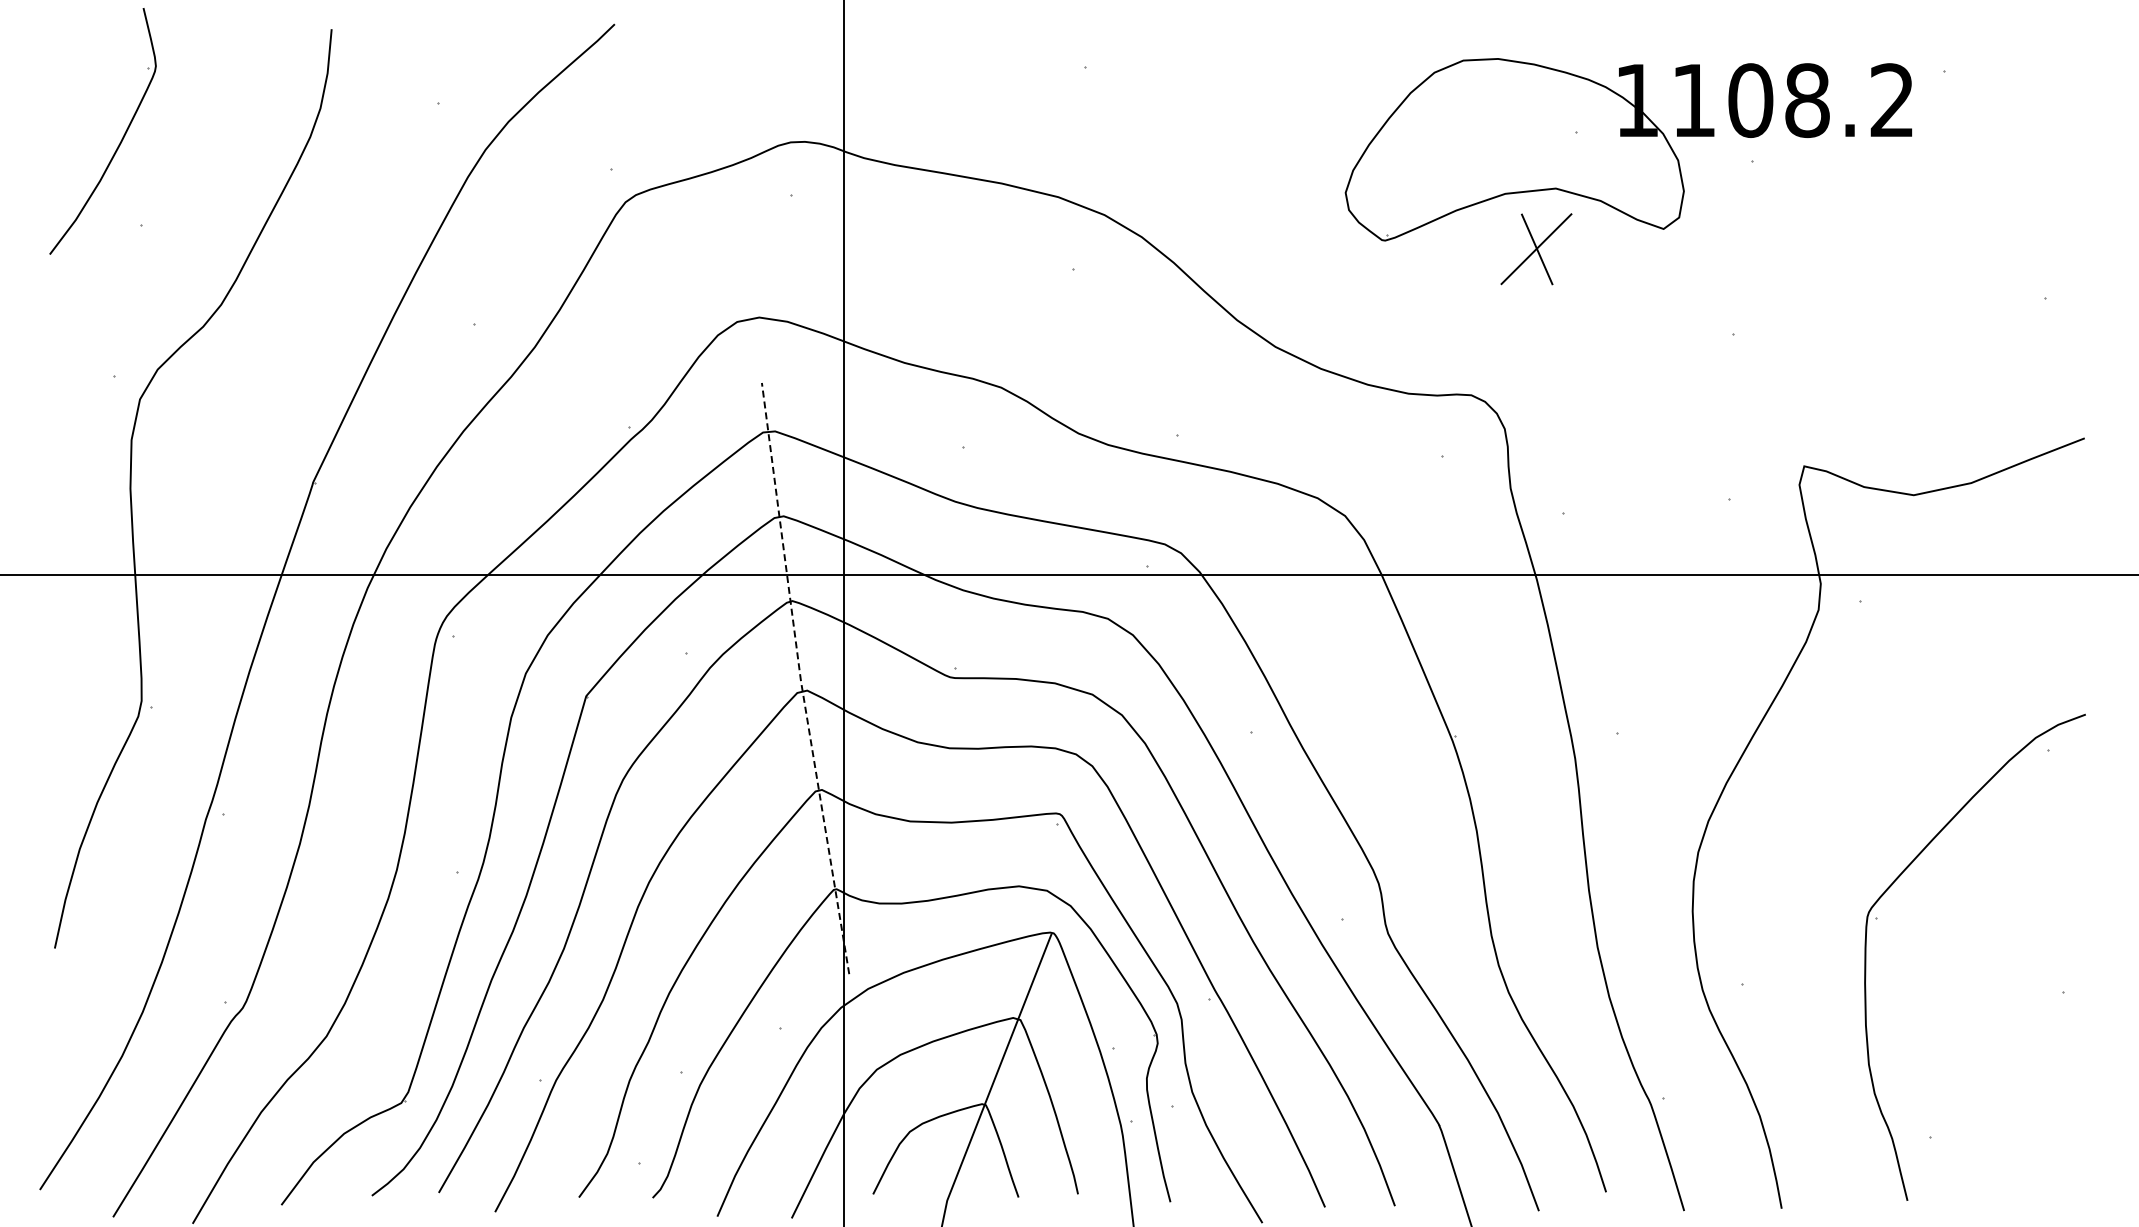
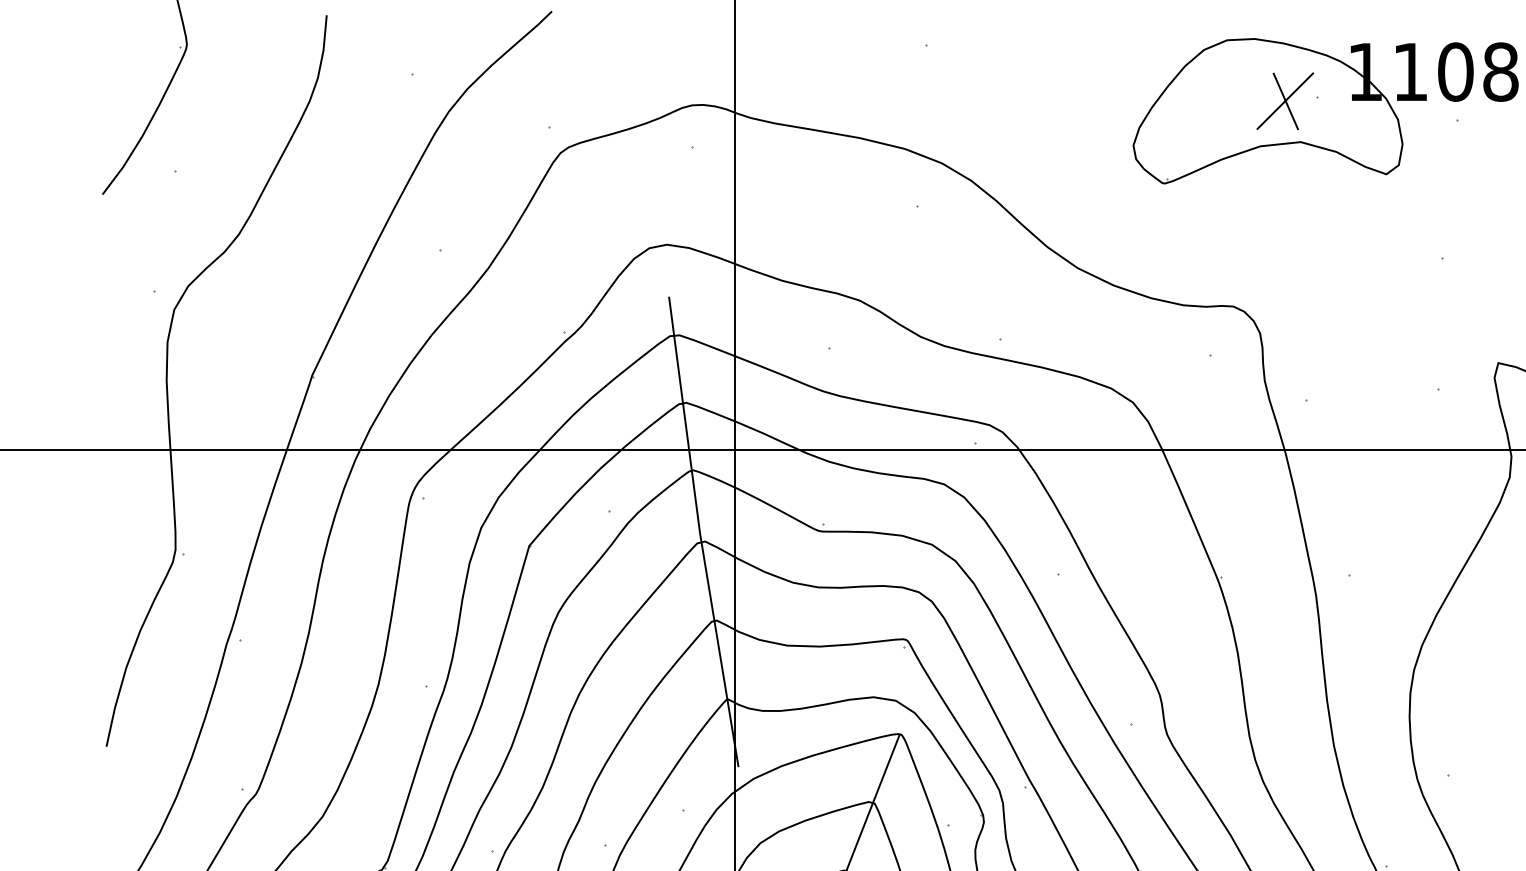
part: (1536, 249) -> (1285, 101), moved
line: (800, 679) -> (699, 532), dashed -> solid

